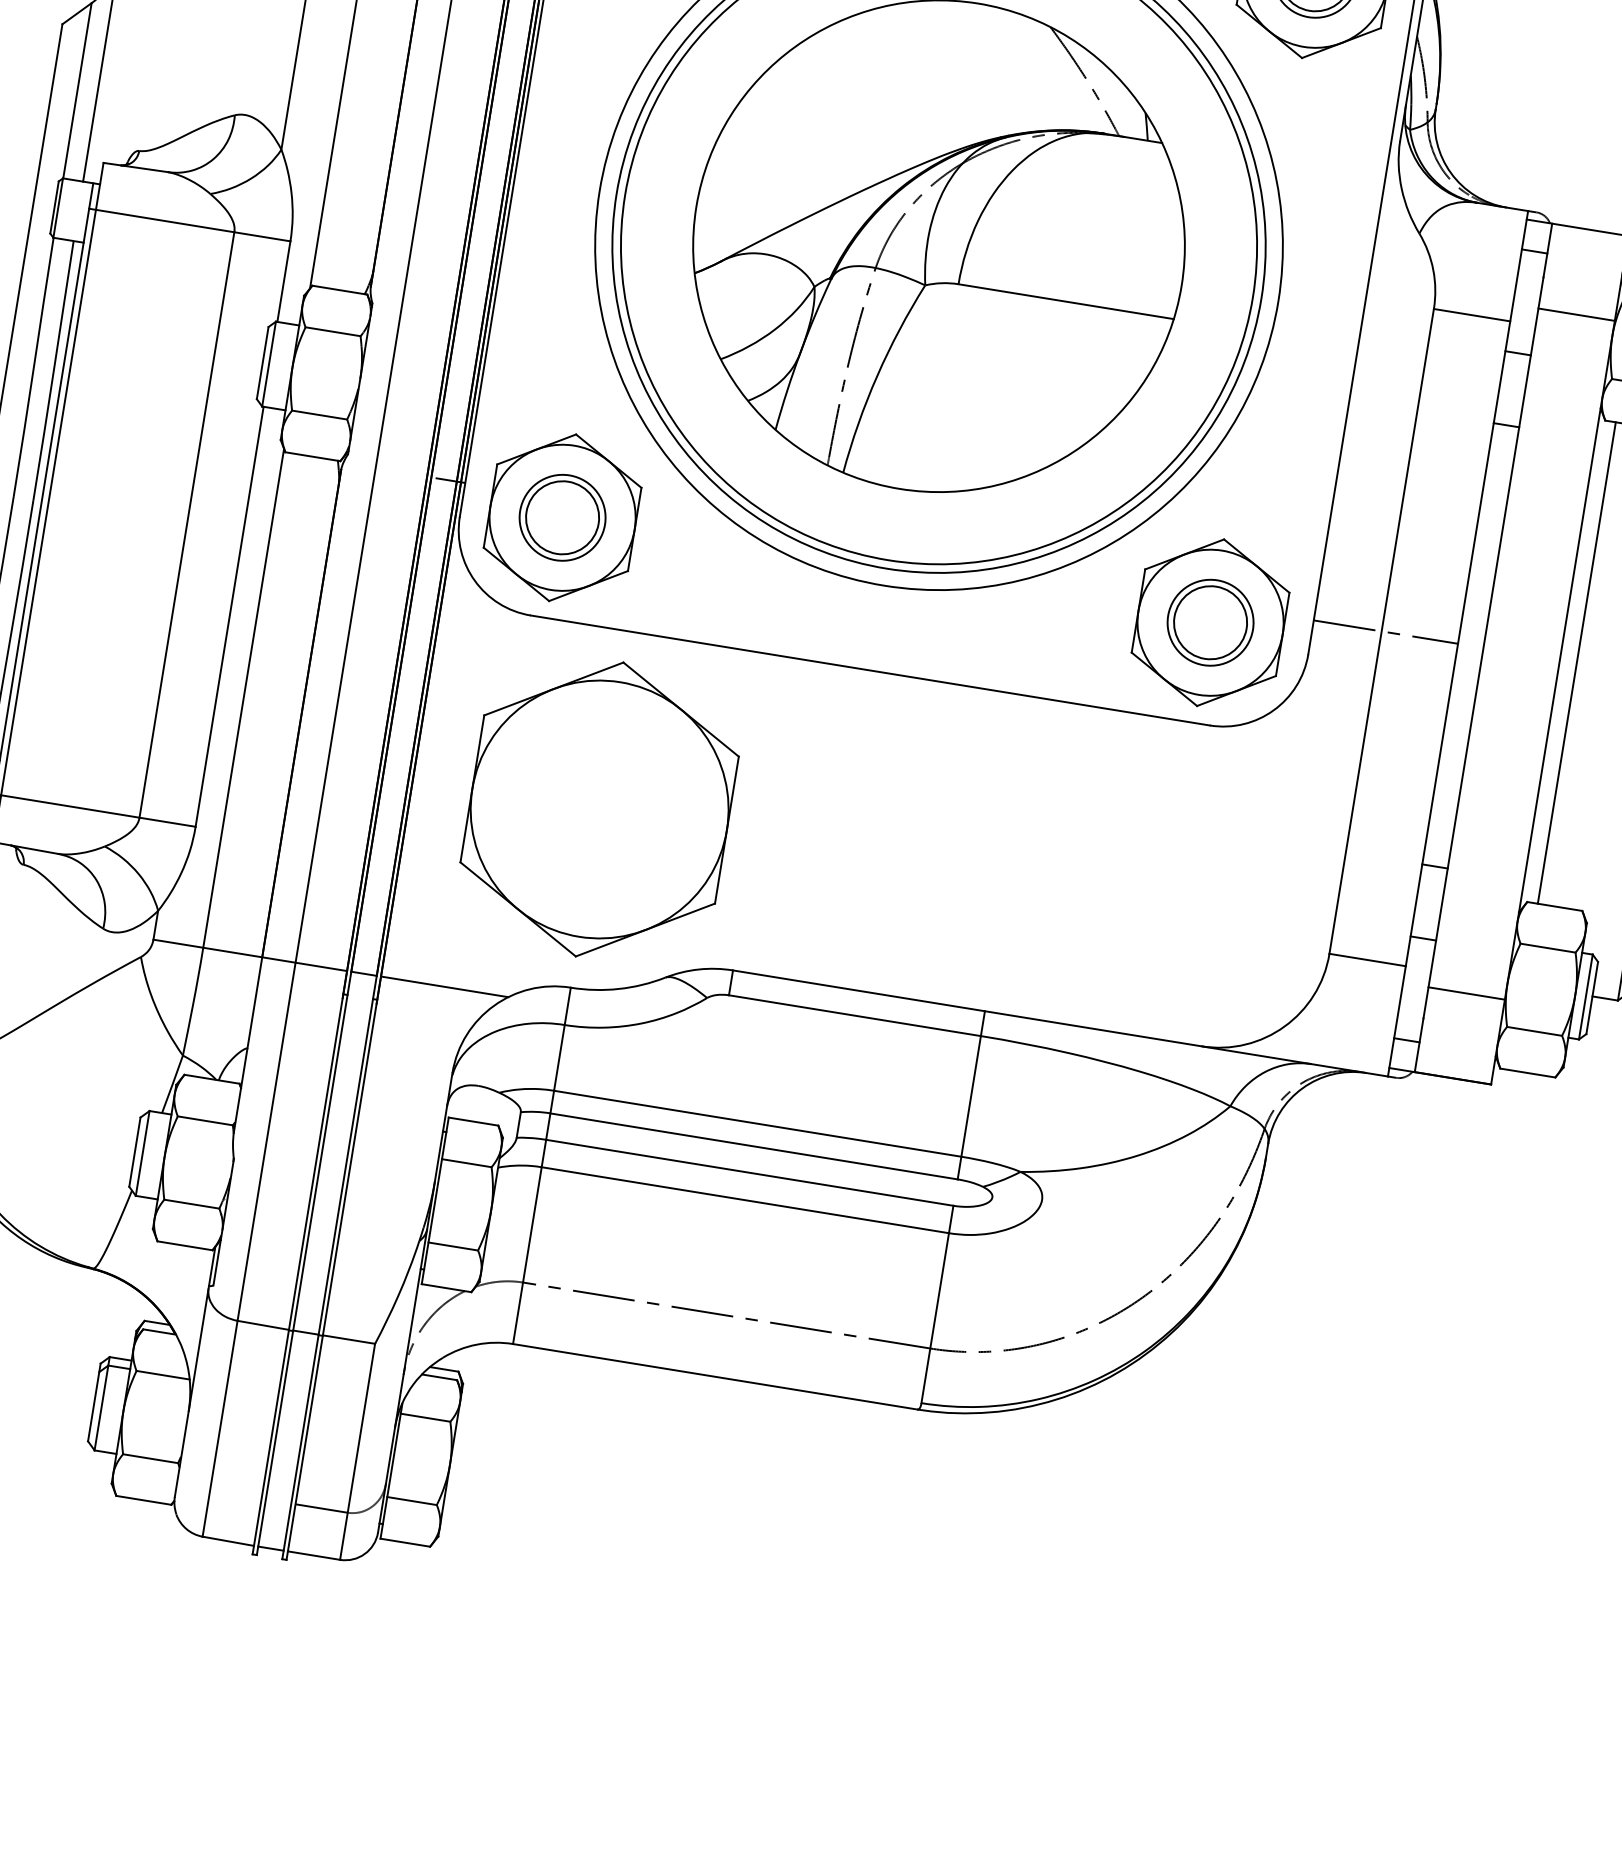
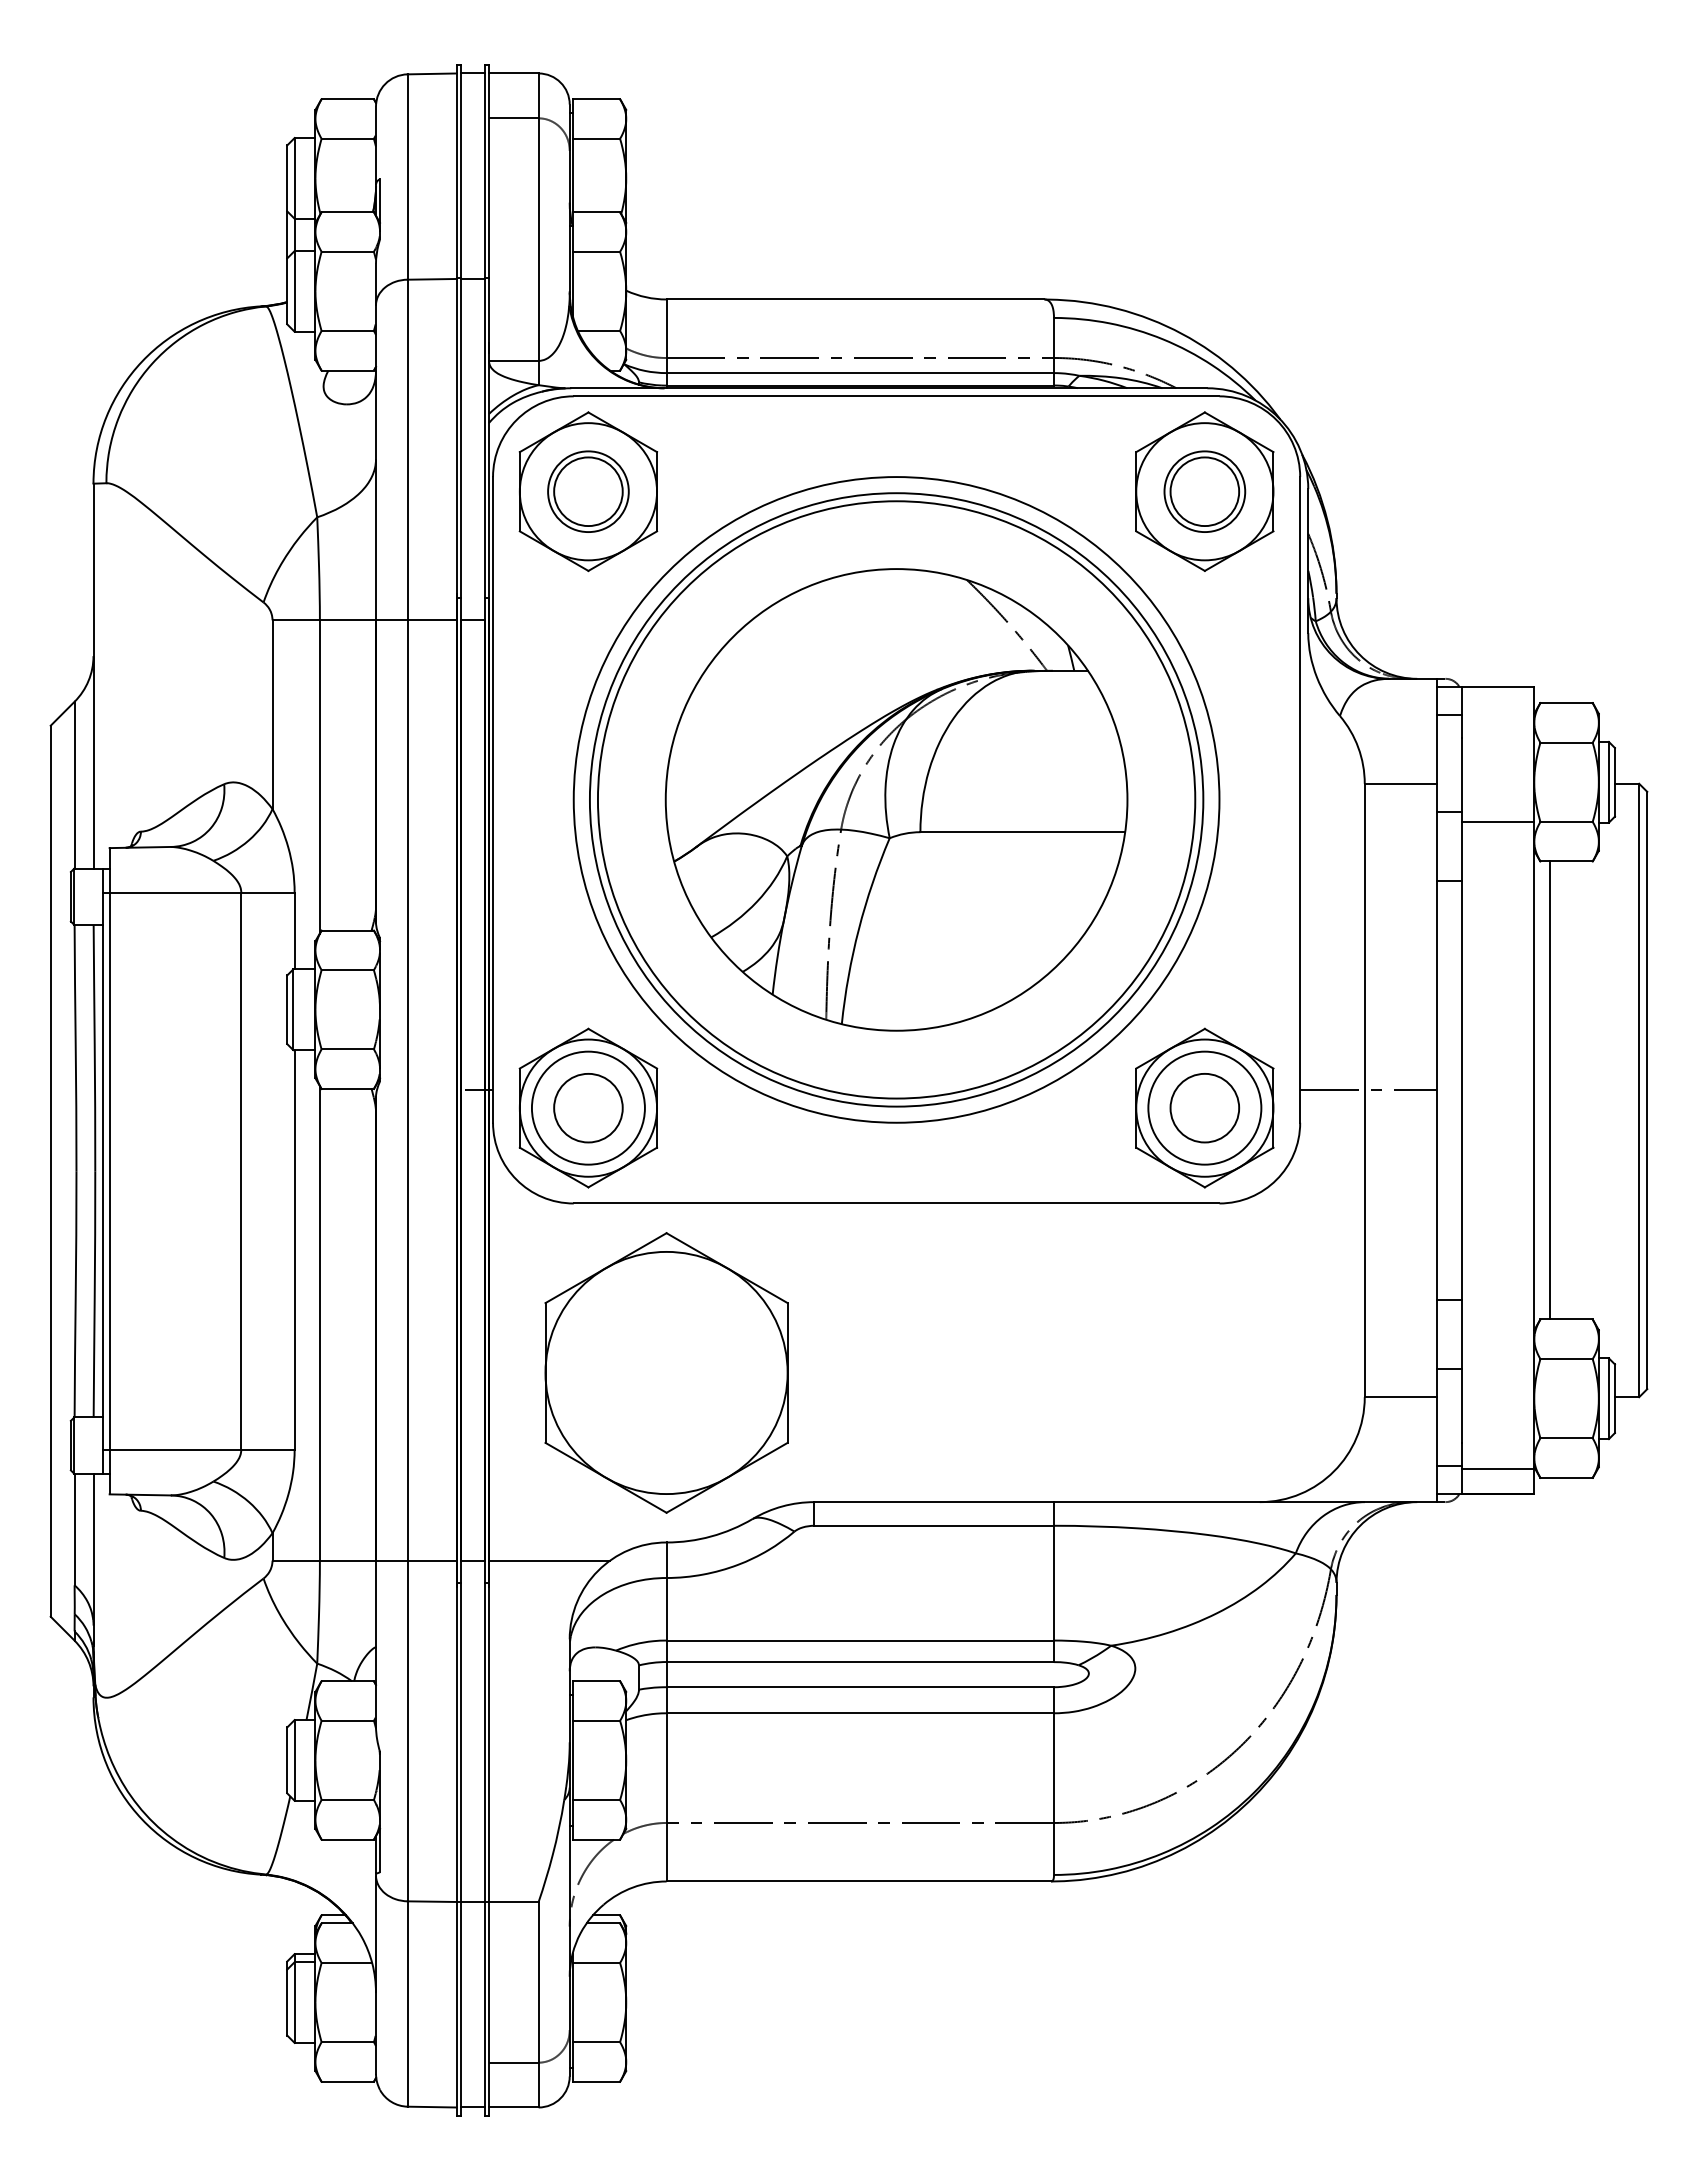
line: (1576, 314) -> (1497, 821), moved
circle: (562, 517) -> (588, 1107), size x1.4
circle: (1210, 622) -> (1204, 1107), size x1.4
line: (1466, 993) -> (1497, 1469), moved

